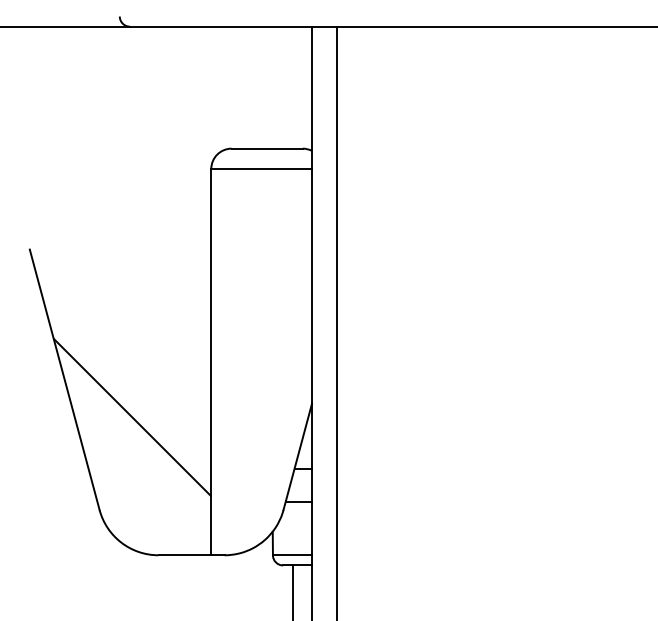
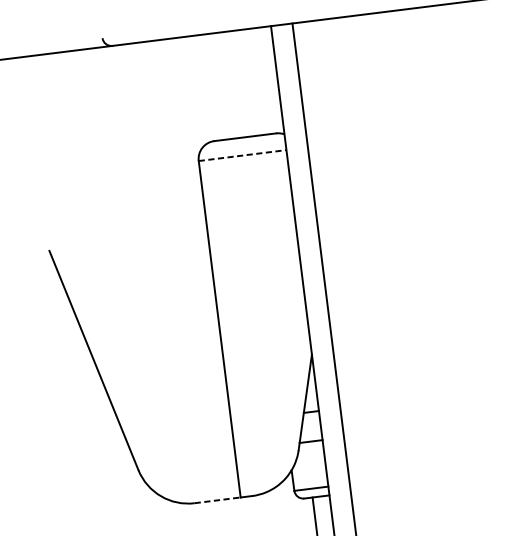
line: (262, 169) -> (243, 155), solid -> dashed
hatch: (132, 417) -> (157, 386), removed
line: (185, 555) -> (218, 500), solid -> dashed

